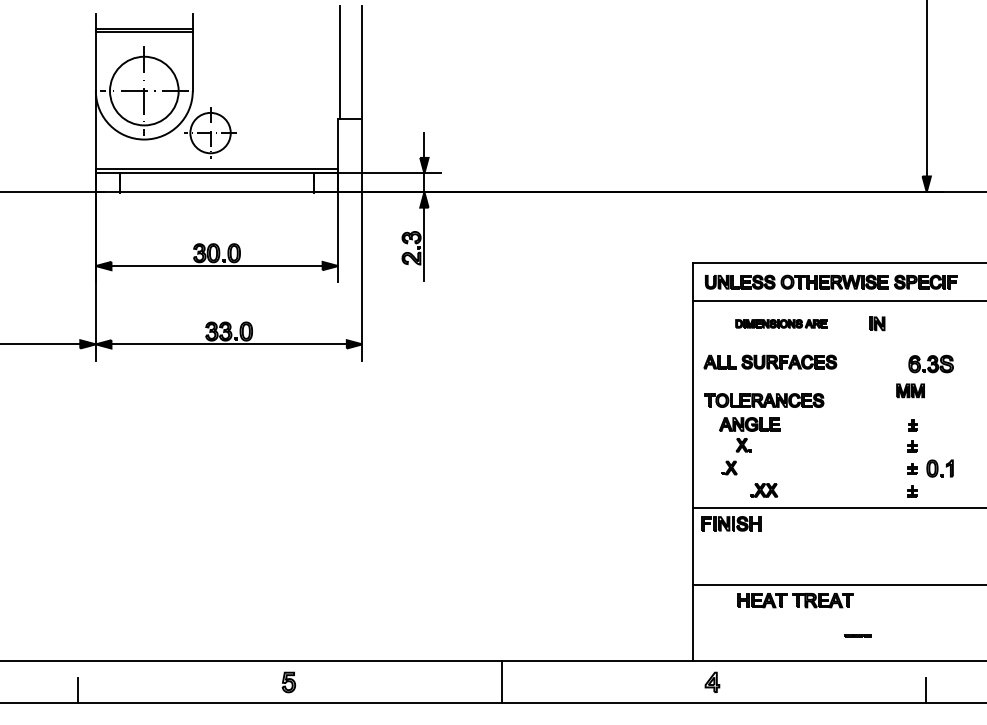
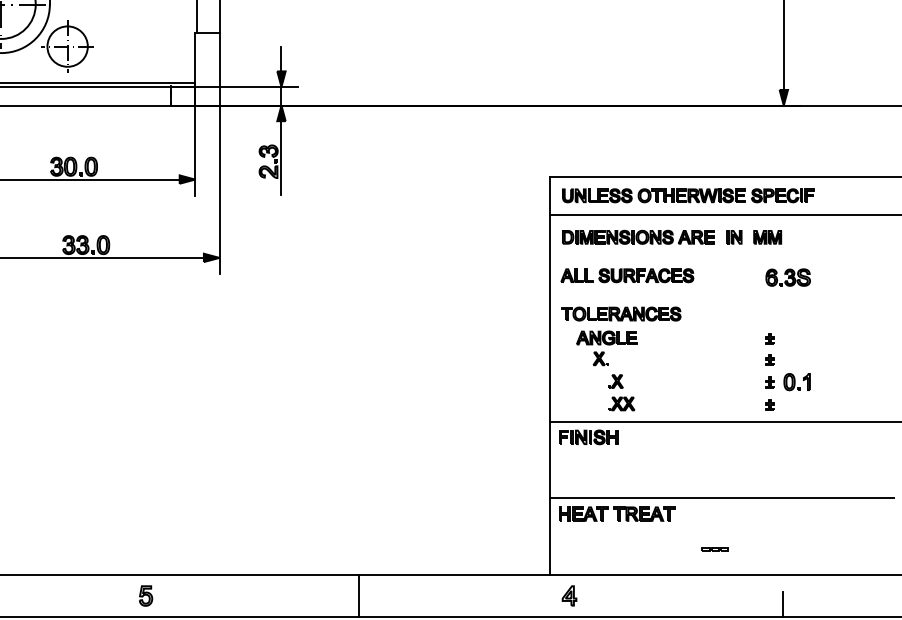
part: (781, 323) -> (638, 237), size x1.67
part: (910, 390) -> (767, 237), moved
part: (729, 467) -> (615, 381), moved
part: (795, 600) -> (616, 514), moved

